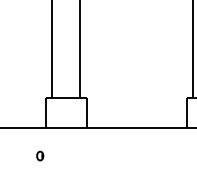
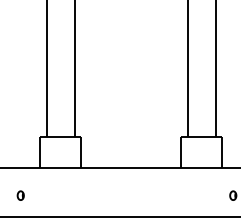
part: (39, 155) -> (20, 195), moved

